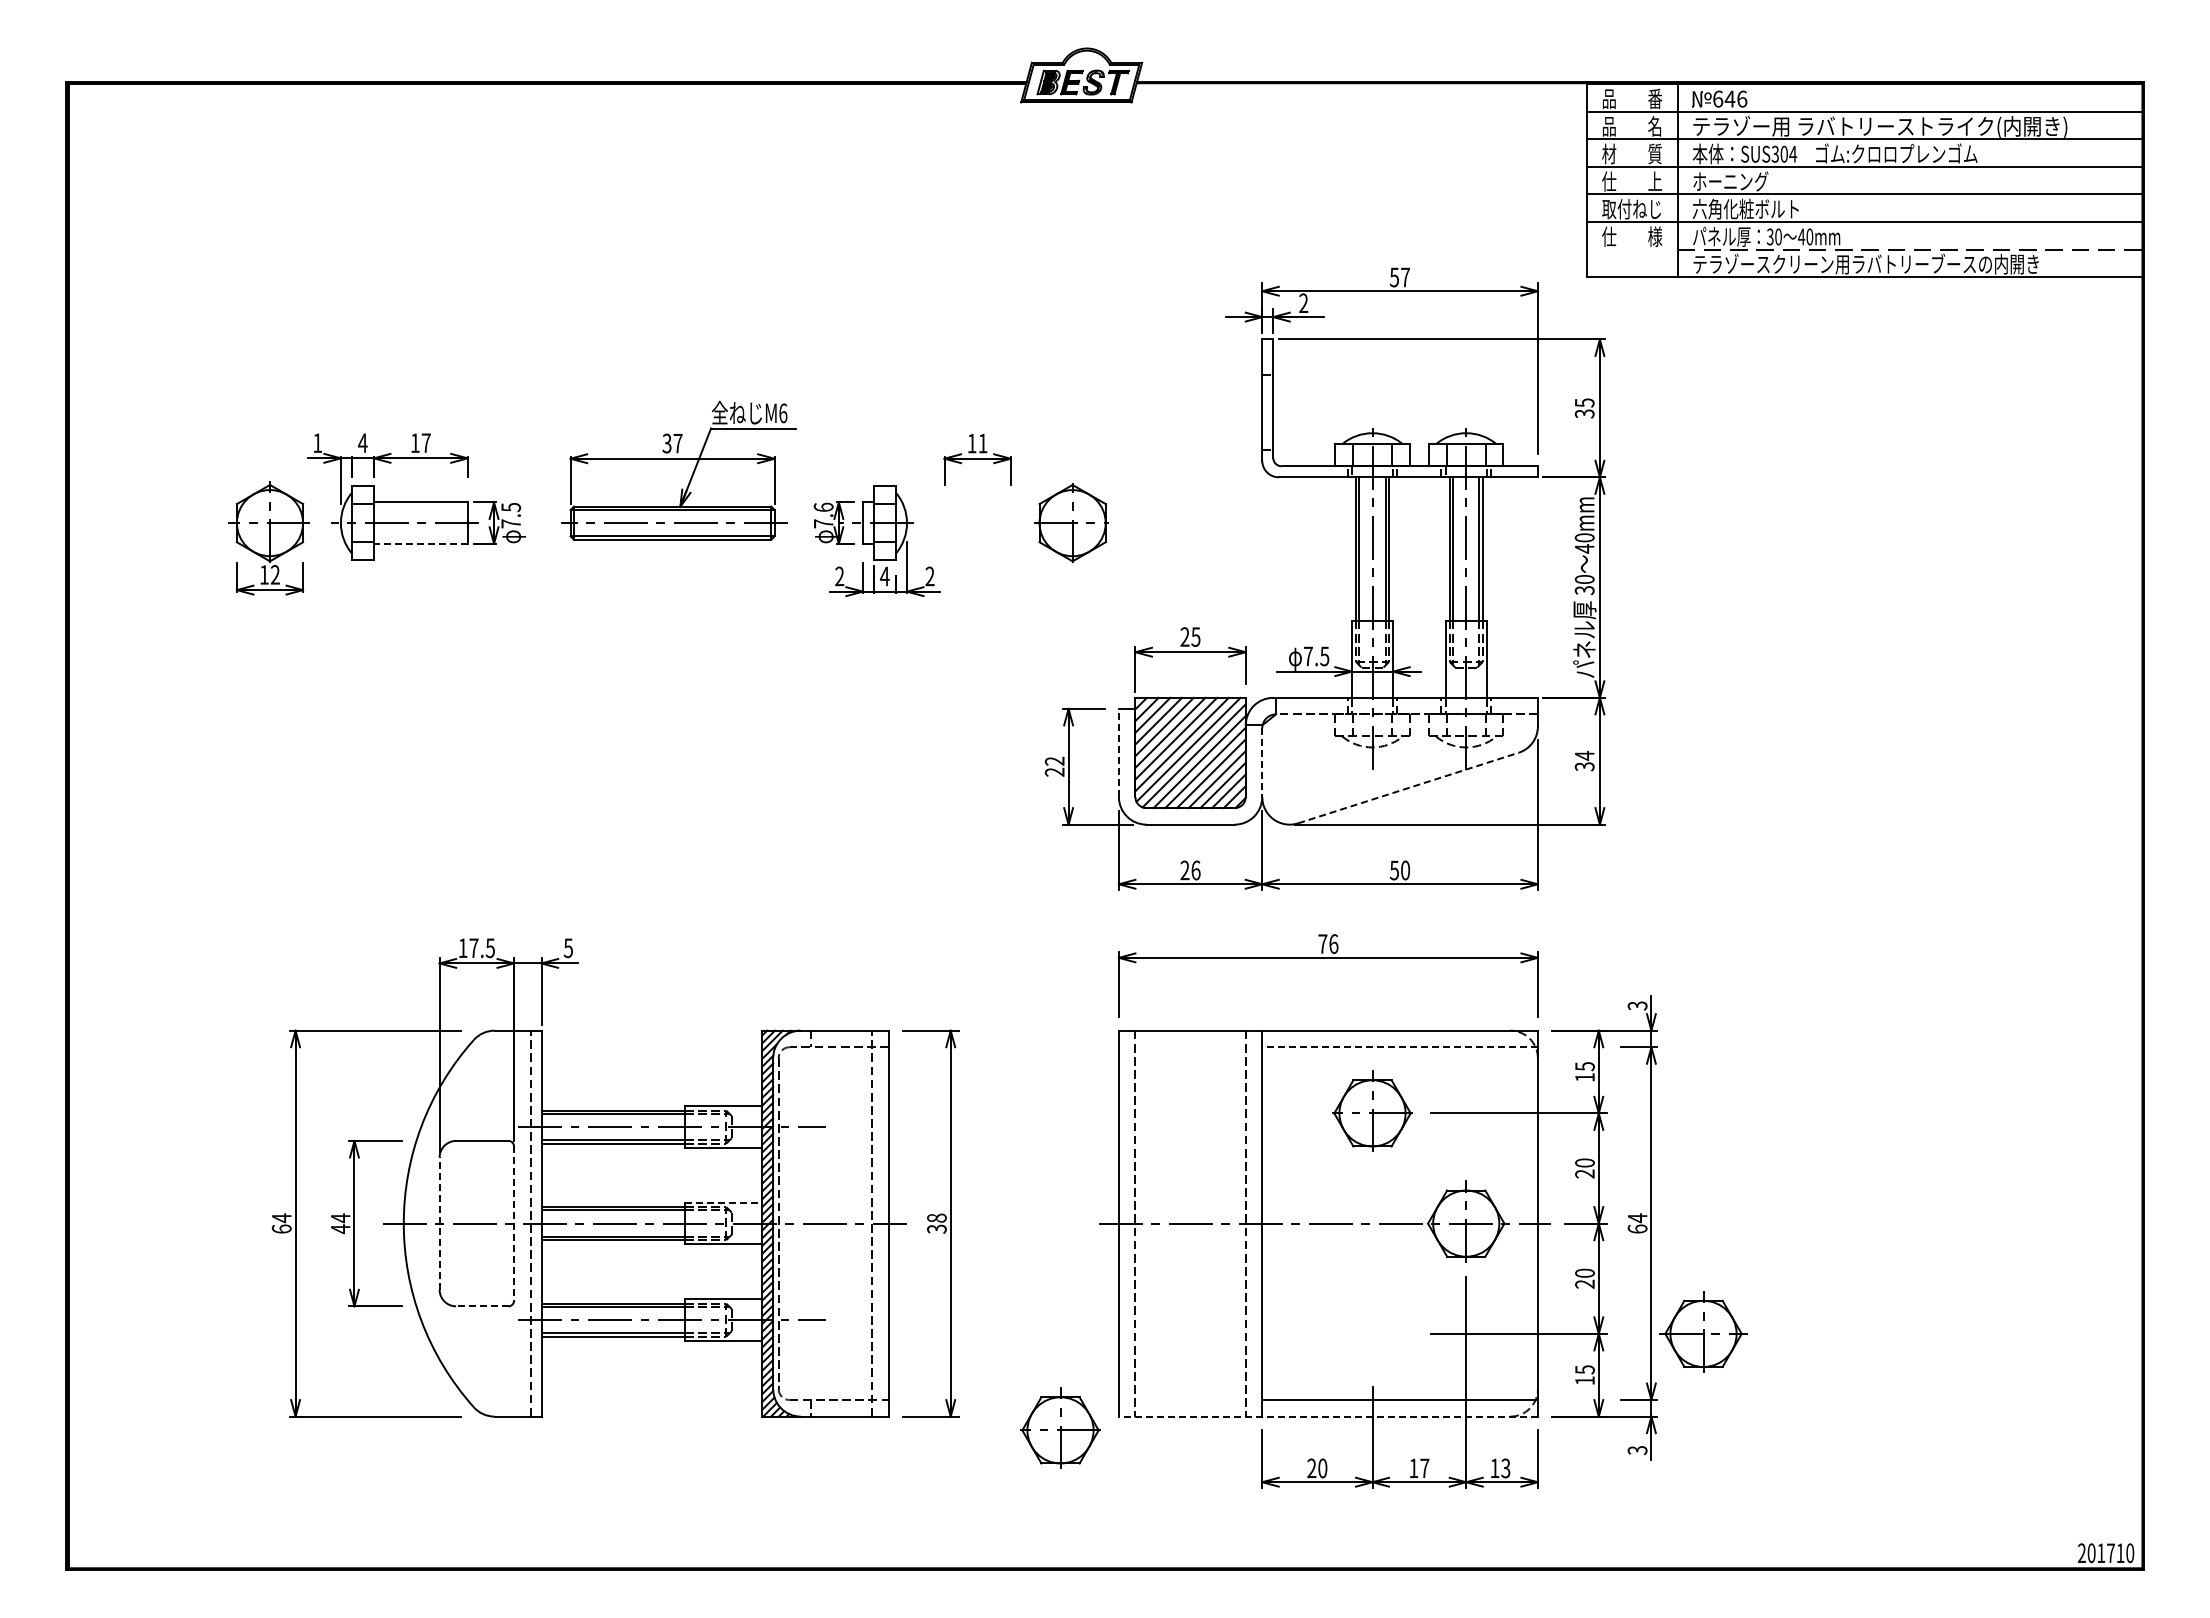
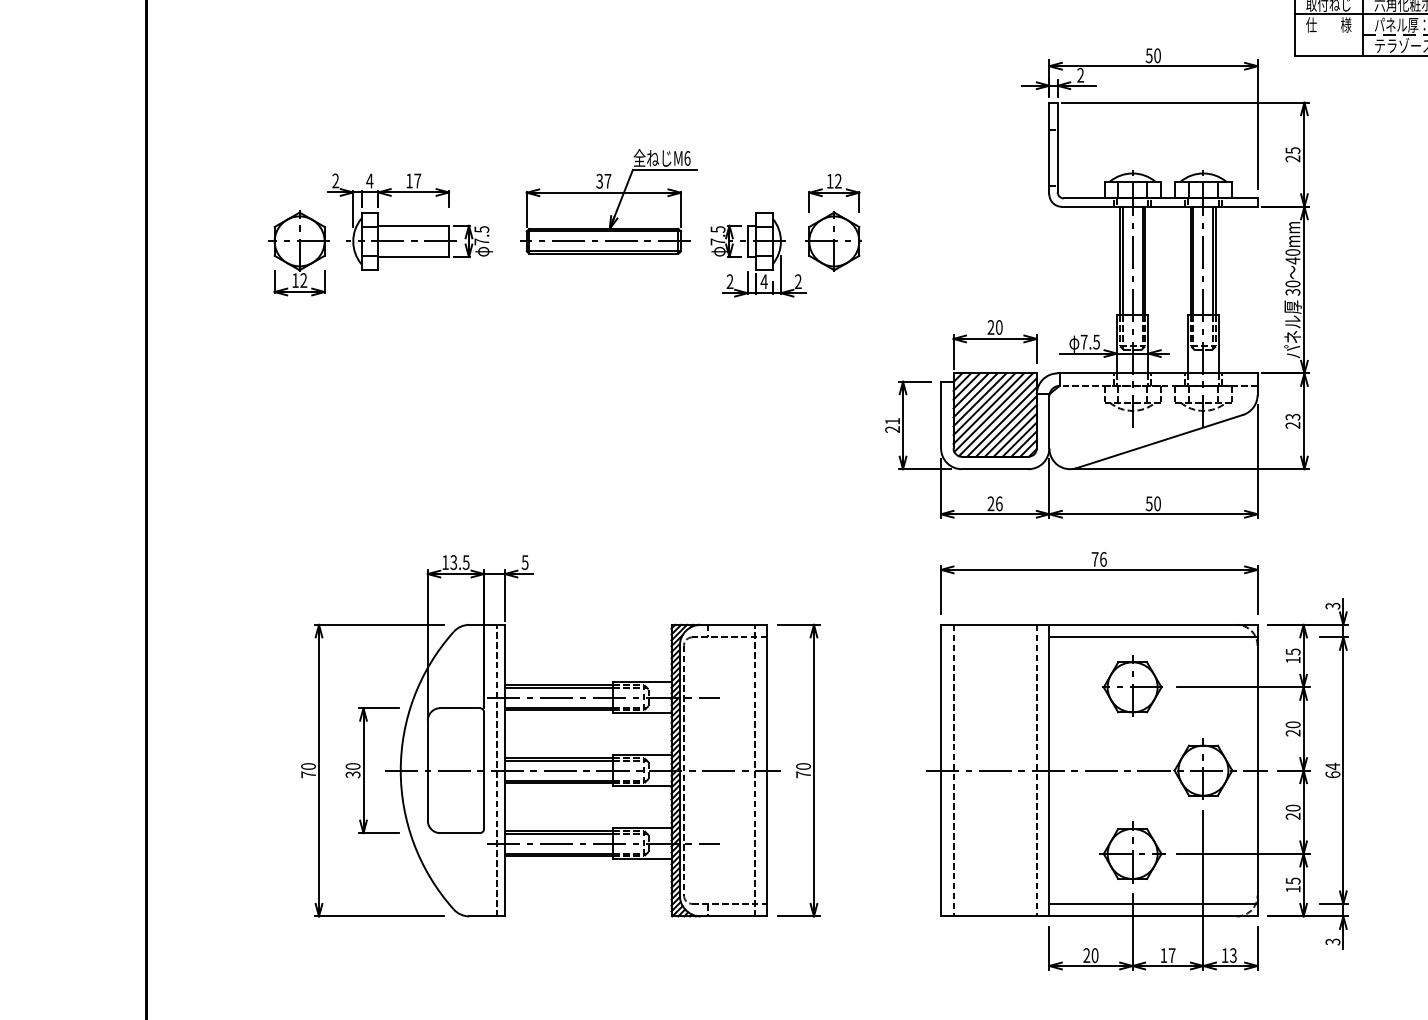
text: (1405, 277) -> (1157, 55), 57 -> 50
text: (1584, 413) -> (1292, 158), 35 -> 25
text: (317, 442) -> (335, 180), 1 -> 2
text: (982, 443) -> (837, 181), 11 -> 12
text: (823, 507) -> (717, 229), 7.6 -> 7.5
part: (1071, 522) -> (833, 240), moved
line: (420, 543) -> (413, 256), dashed -> solid
text: (1195, 636) -> (998, 327), 25 -> 20
line: (1118, 752) -> (940, 414), dashed -> solid
text: (1054, 760) -> (892, 420), 22 -> 21
text: (1584, 760) -> (1292, 420), 34 -> 23
line: (1262, 763) -> (1049, 423), dashed -> solid
line: (1408, 788) -> (1159, 441), dashed -> solid
text: (473, 948) -> (453, 562), 17.5 -> 13.5
line: (1400, 1047) -> (1153, 637), dashed -> solid
line: (723, 1202) -> (642, 754), dashed -> solid
text: (281, 1223) -> (308, 770), 64 -> 70
text: (340, 1223) -> (352, 770), 44 -> 30
line: (439, 1223) -> (427, 770), dashed -> solid
text: (936, 1223) -> (803, 770), 38 -> 70
line: (514, 1224) -> (484, 771), dashed -> solid
line: (481, 1306) -> (459, 833), dashed -> solid
part: (1703, 1331) -> (1132, 852), moved
line: (1328, 1416) -> (1099, 916), dashed -> solid
part: (1060, 1427) -> (896, 924), removed

